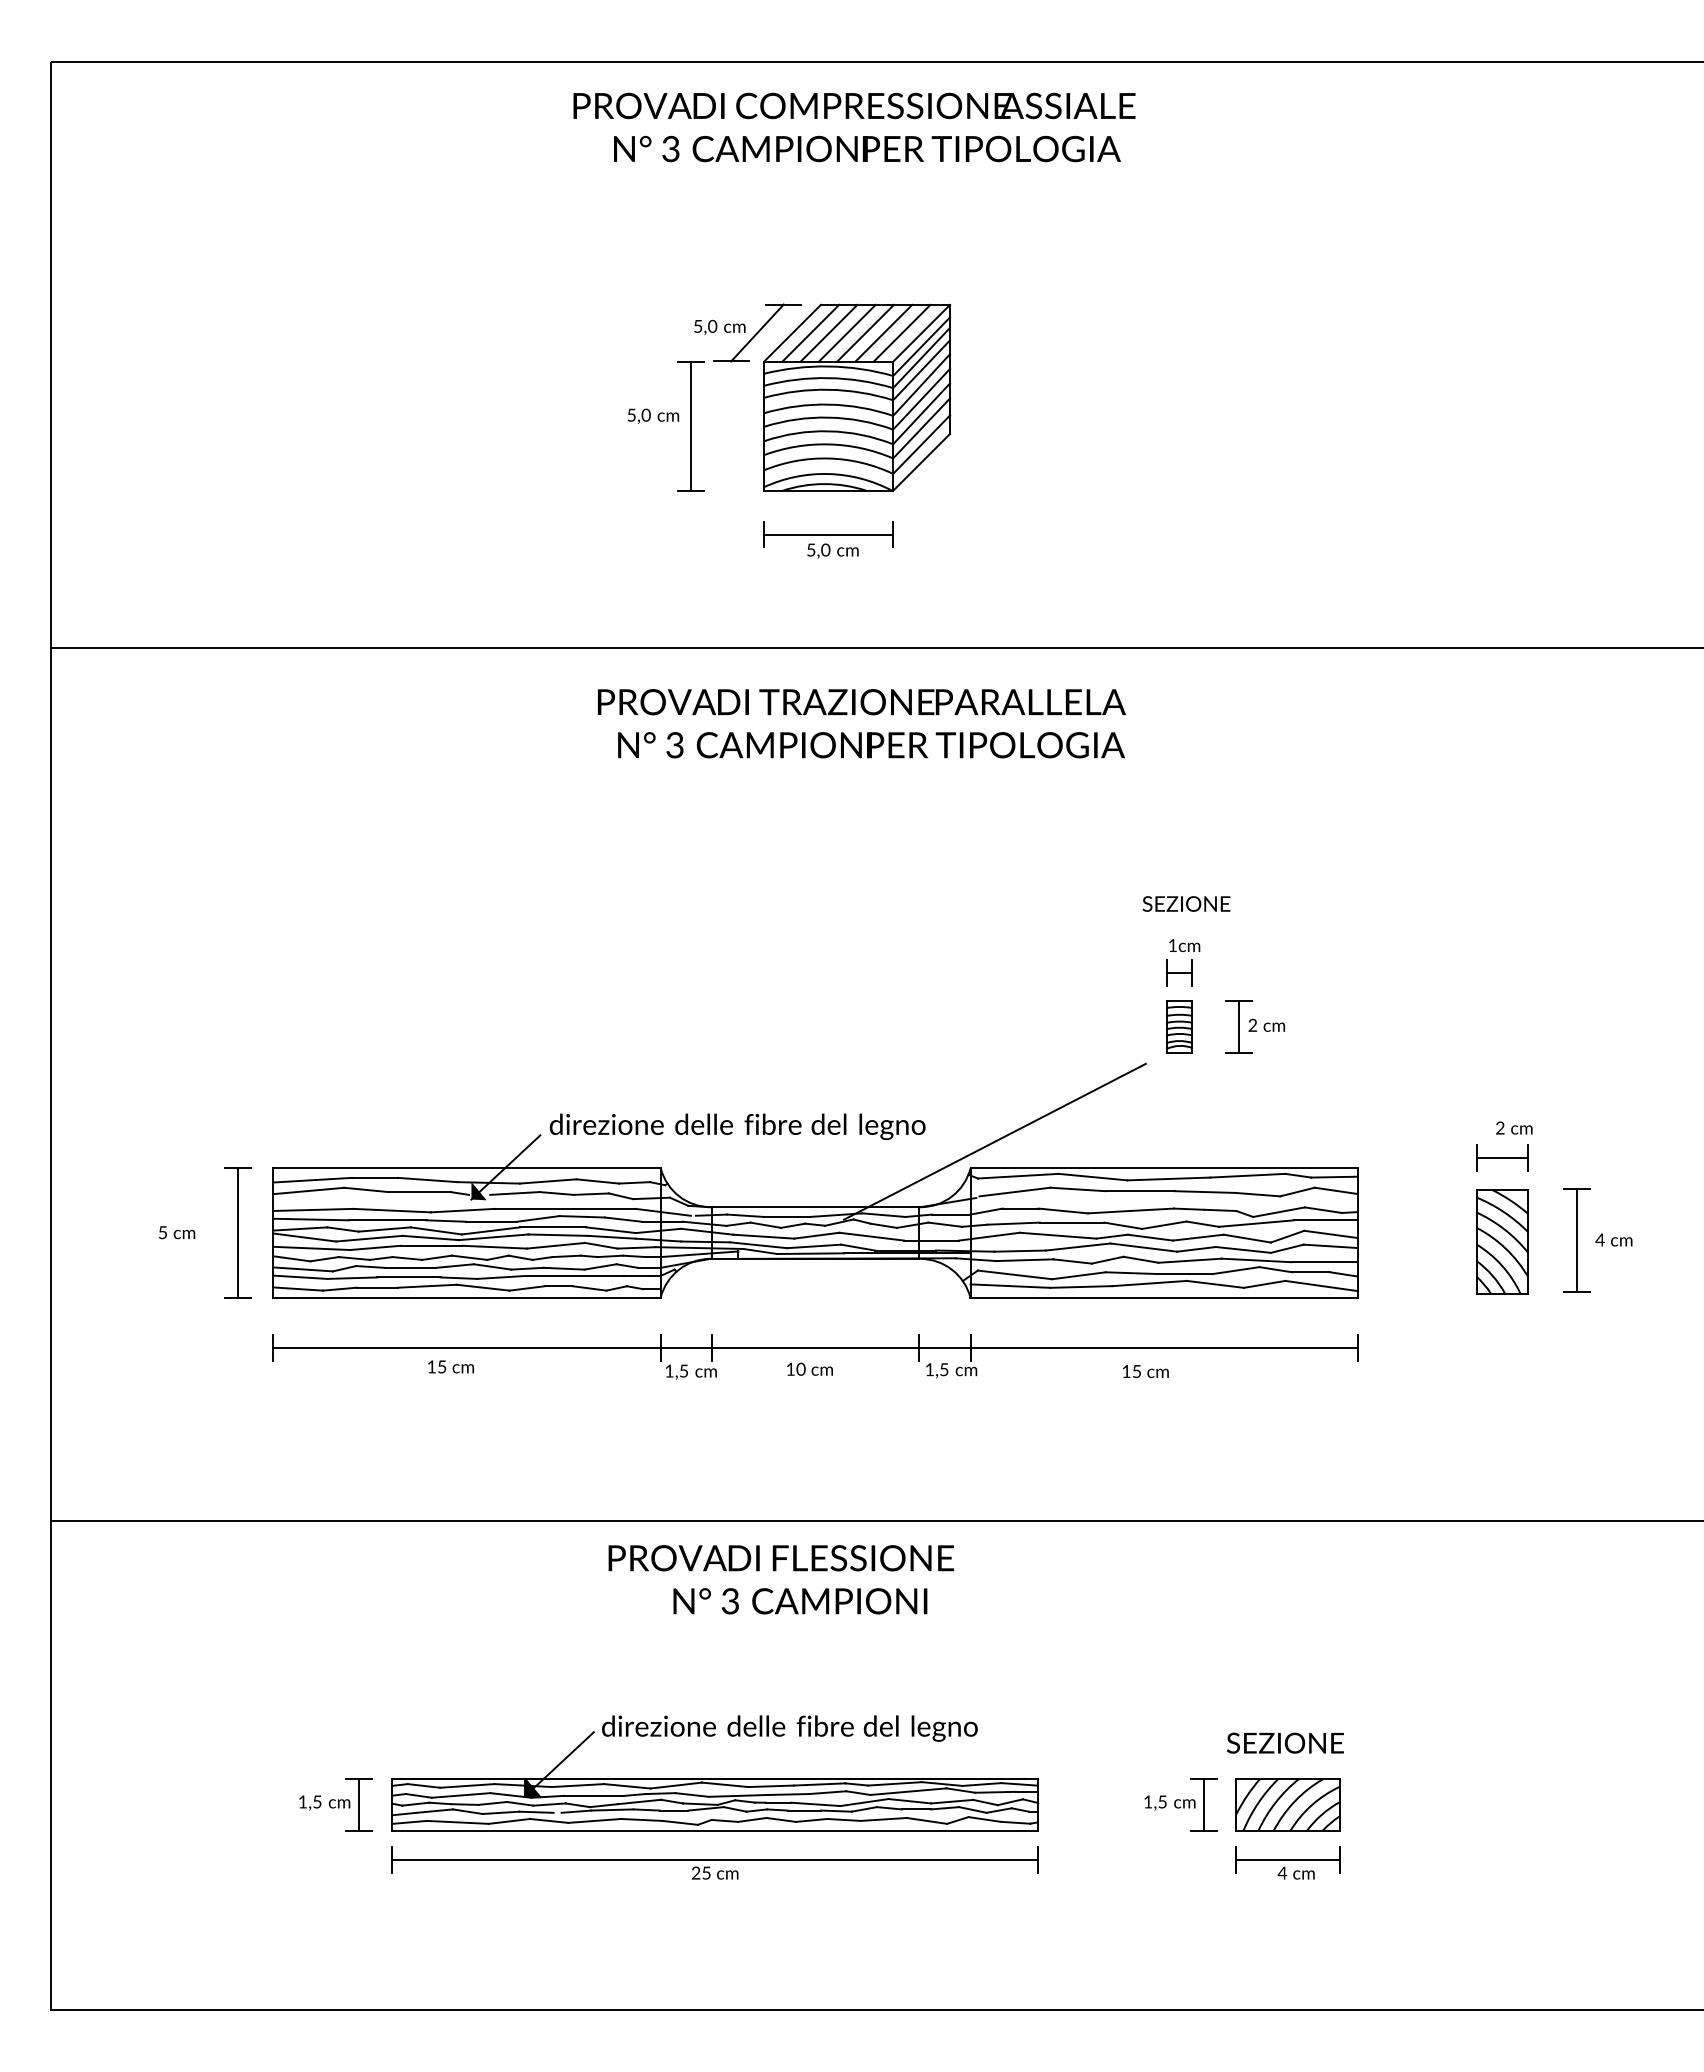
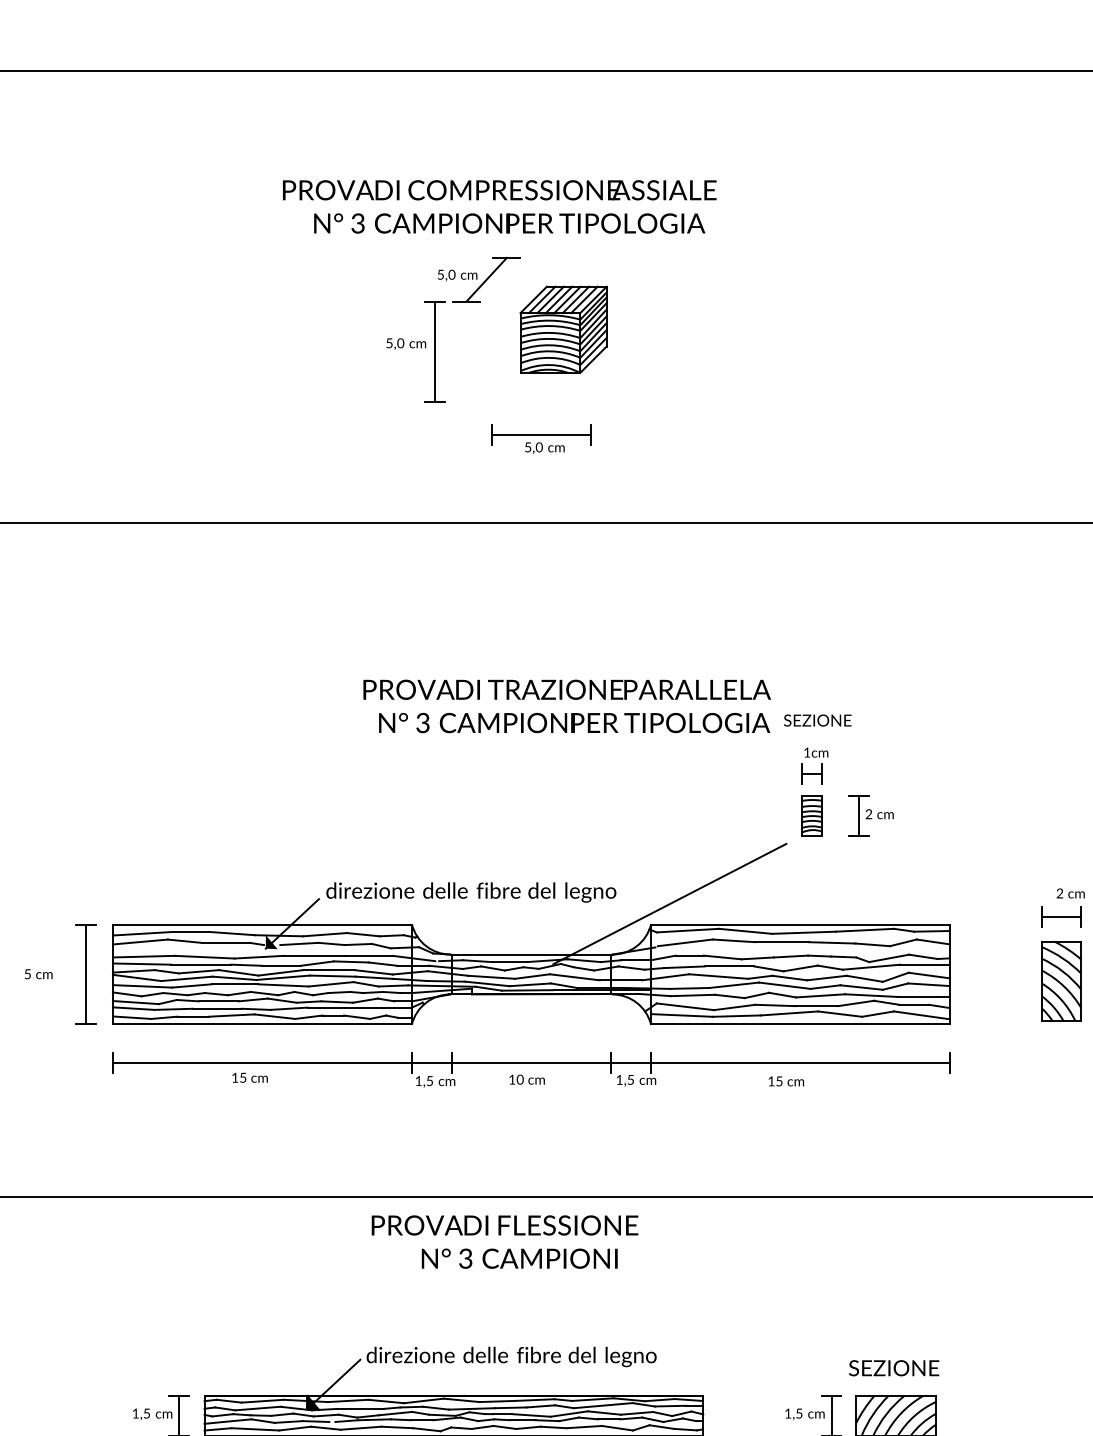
text: (854, 127) -> (499, 206), moved
part: (857, 397) -> (563, 329), size x0.6
text: (861, 723) -> (566, 706), moved

